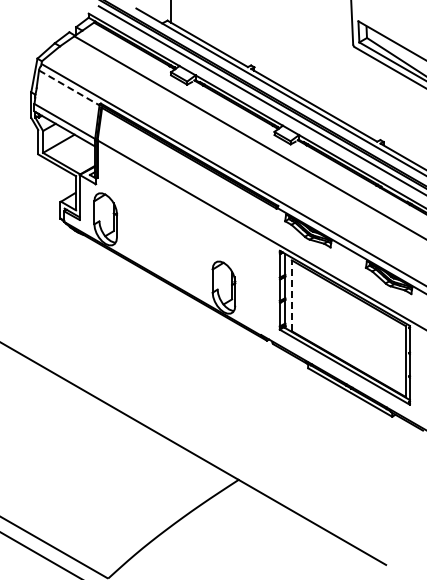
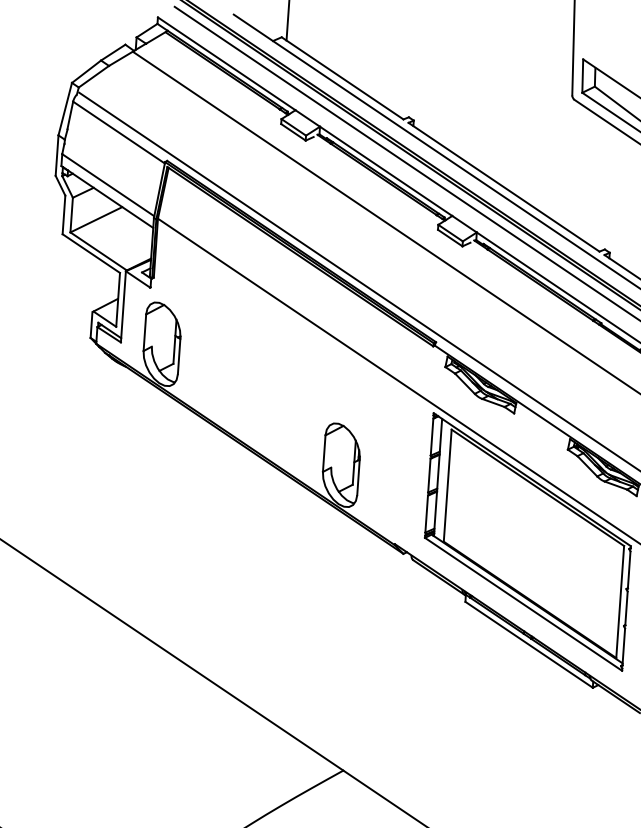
line: (69, 87) -> (119, 131), dashed -> solid
line: (291, 295) -> (447, 485), dashed -> solid

